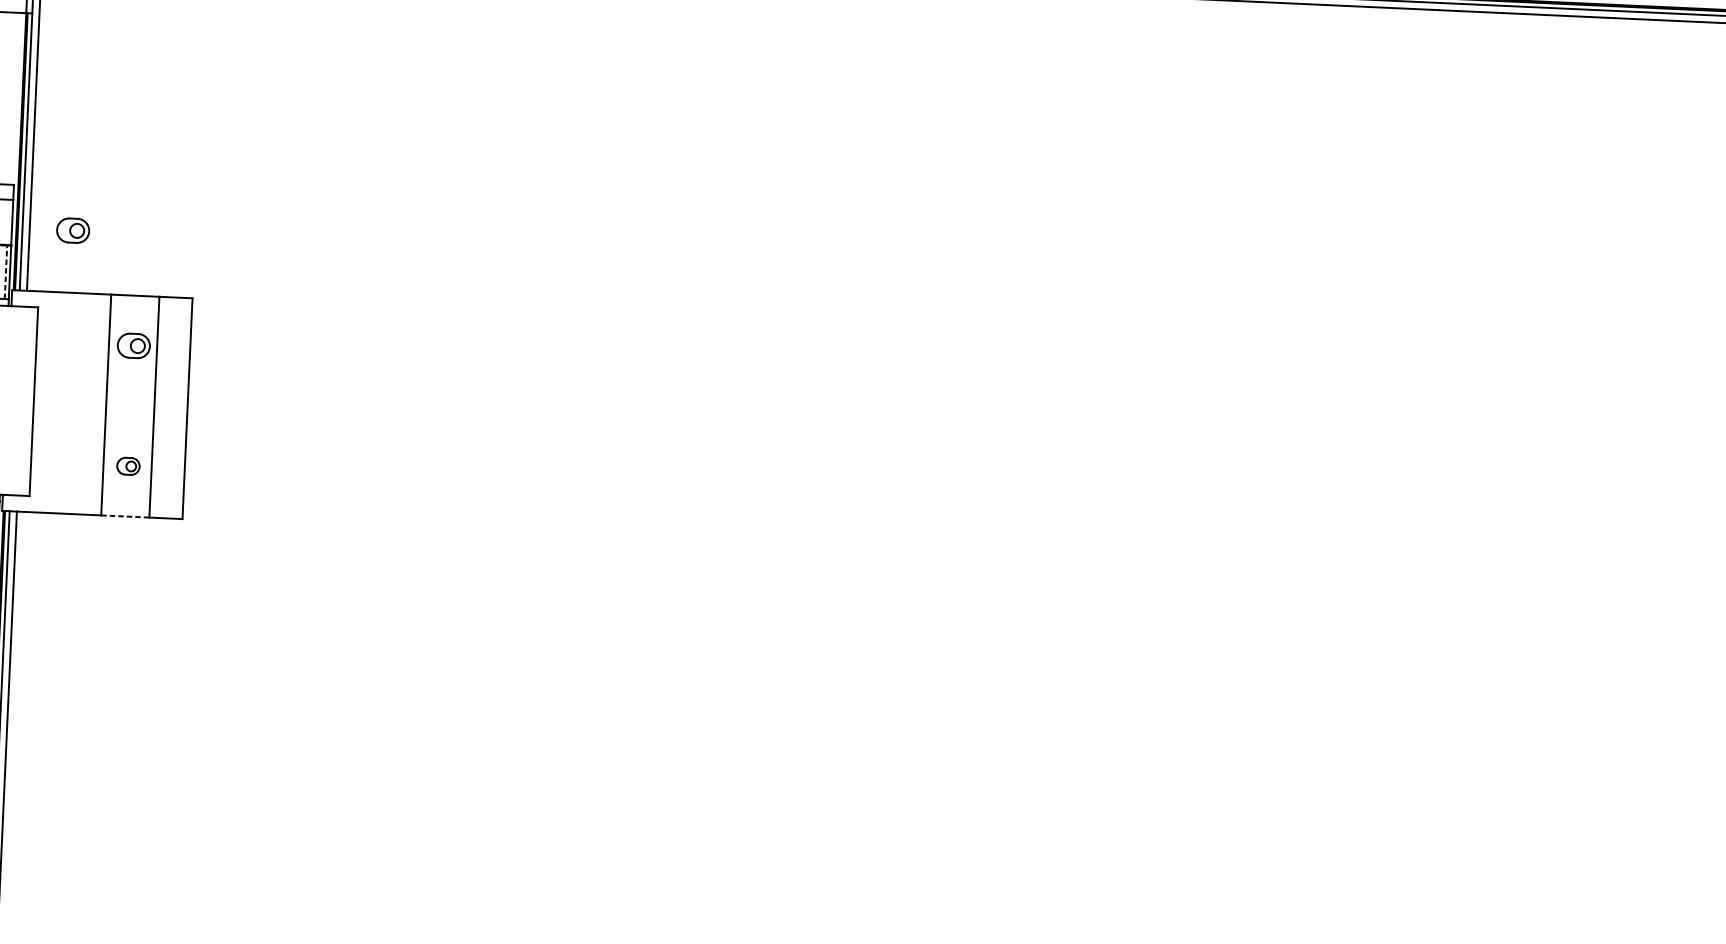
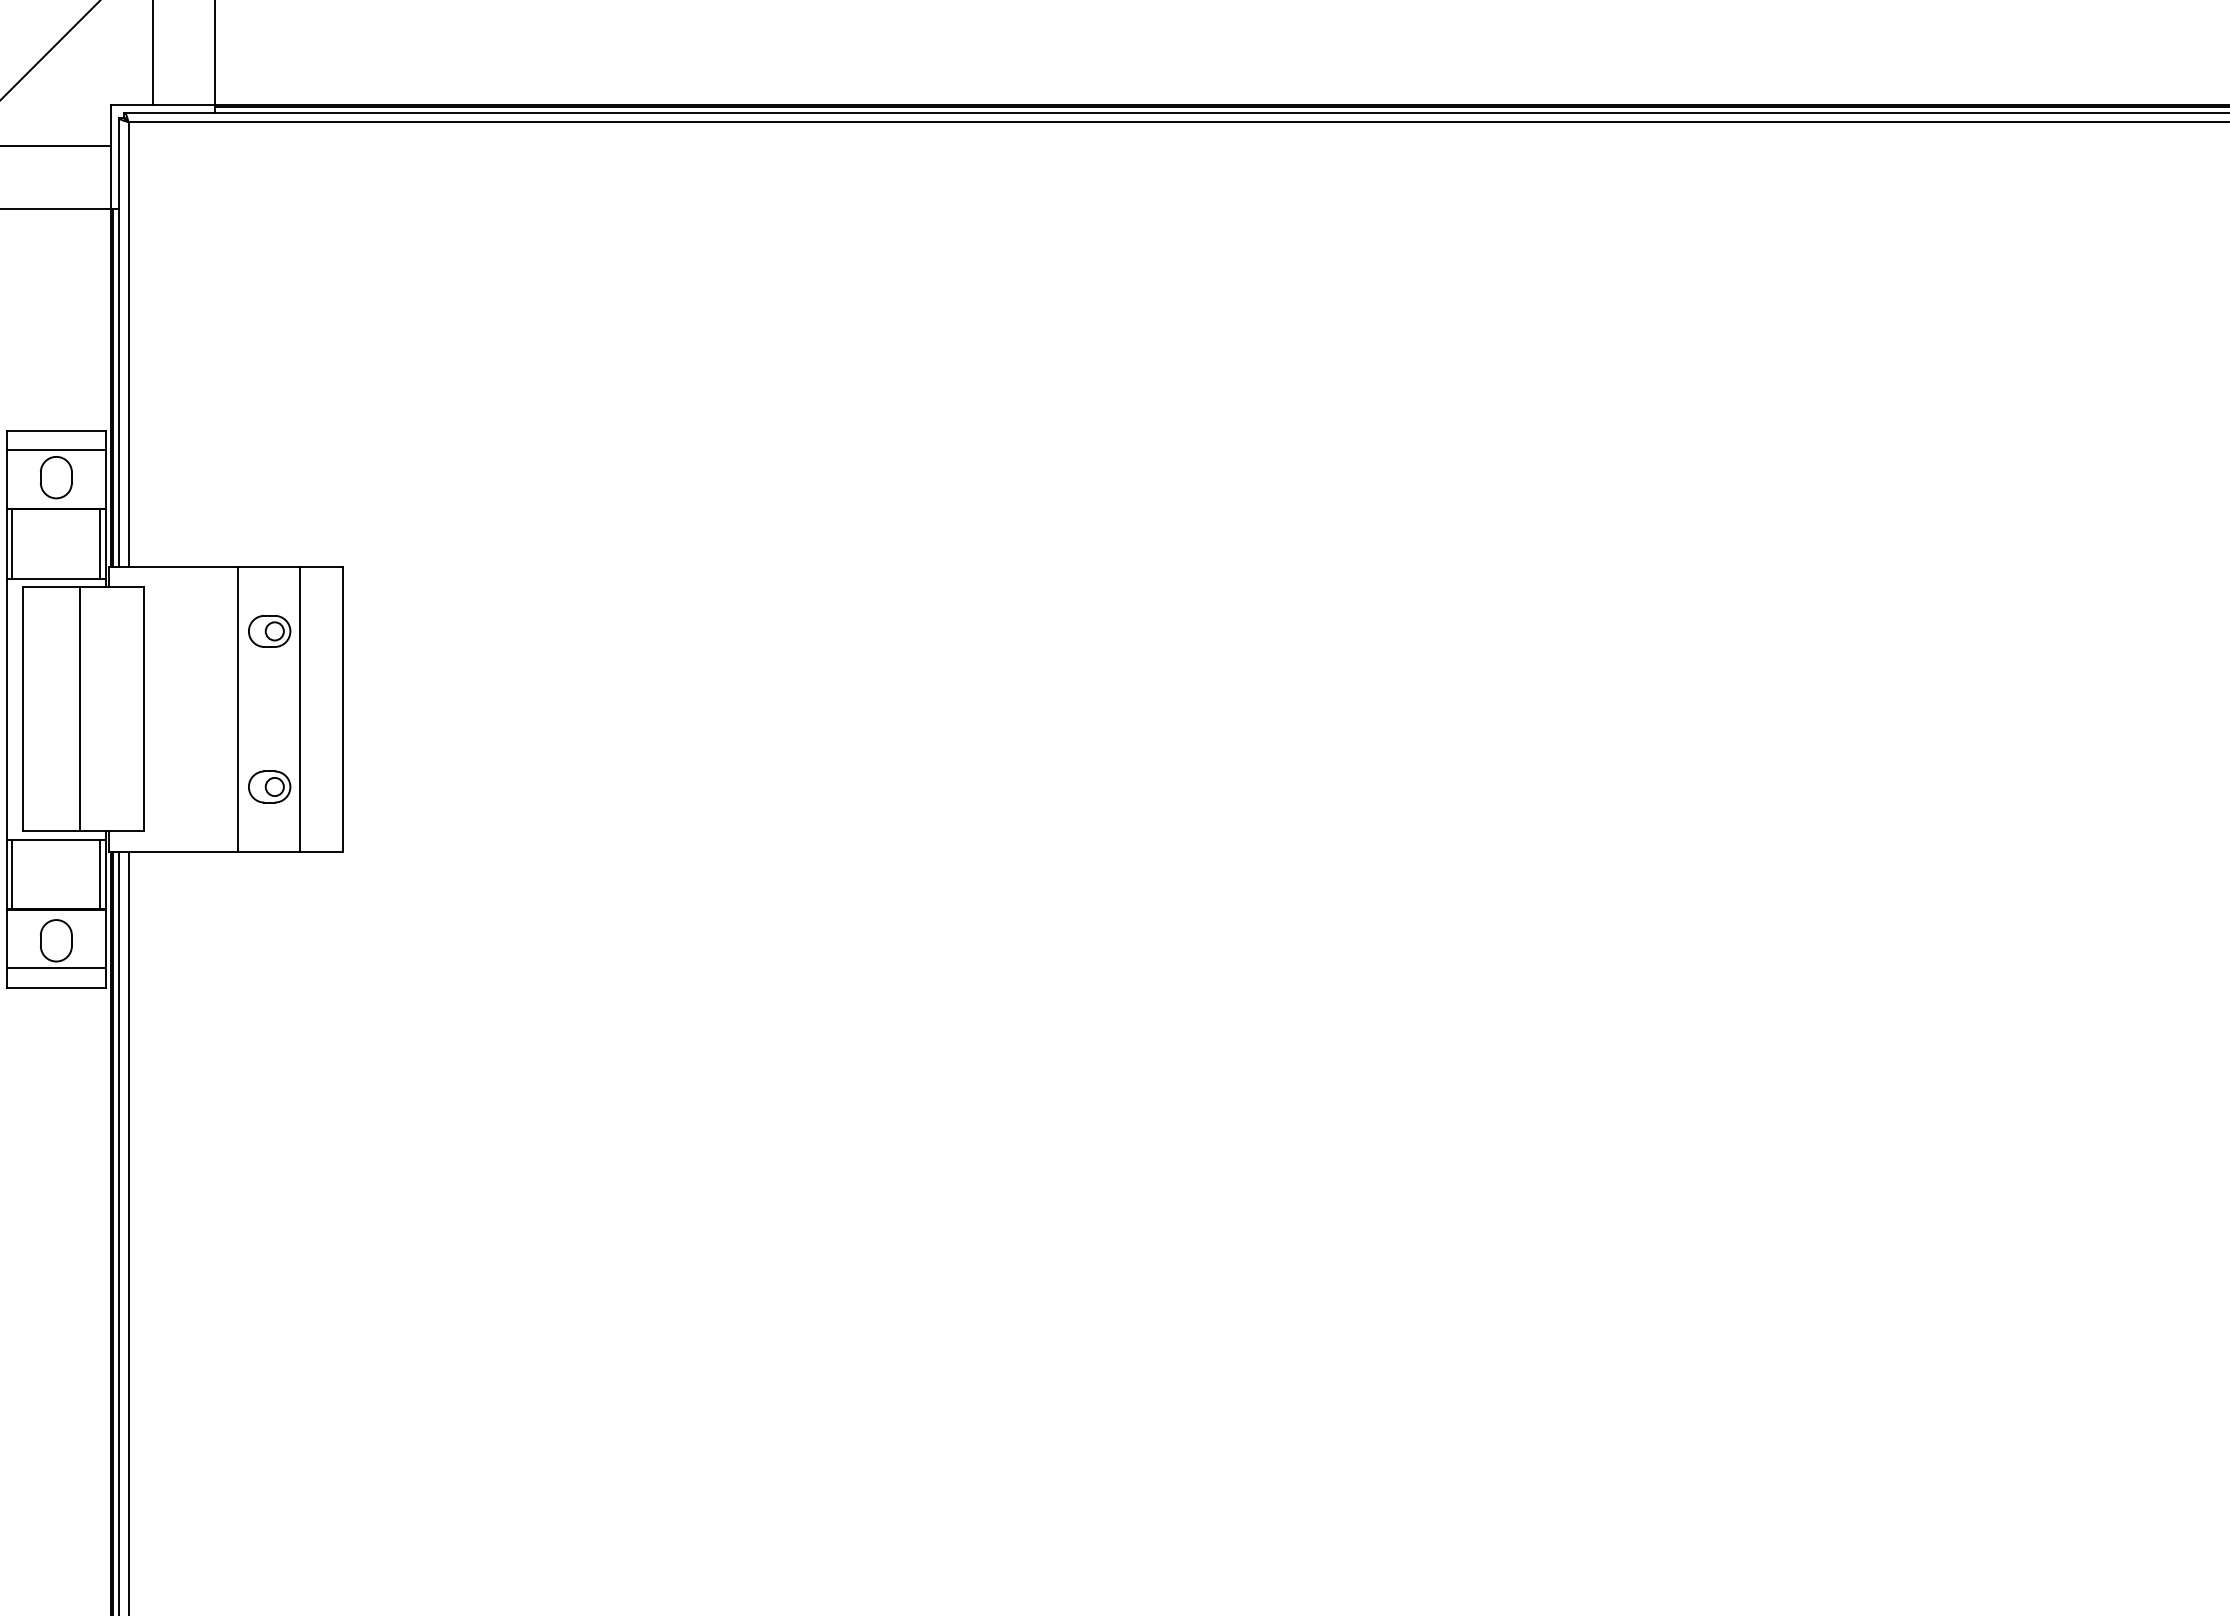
part: (73, 230) -> (184, 486), removed
line: (6, 271) -> (100, 543), dashed -> solid
part: (128, 465) -> (269, 786), size x1.43
line: (126, 516) -> (269, 851), dashed -> solid

